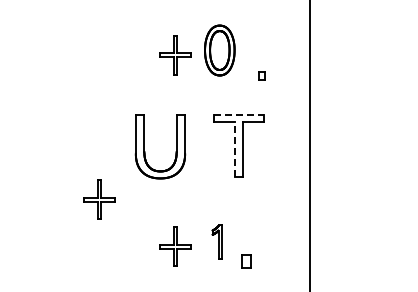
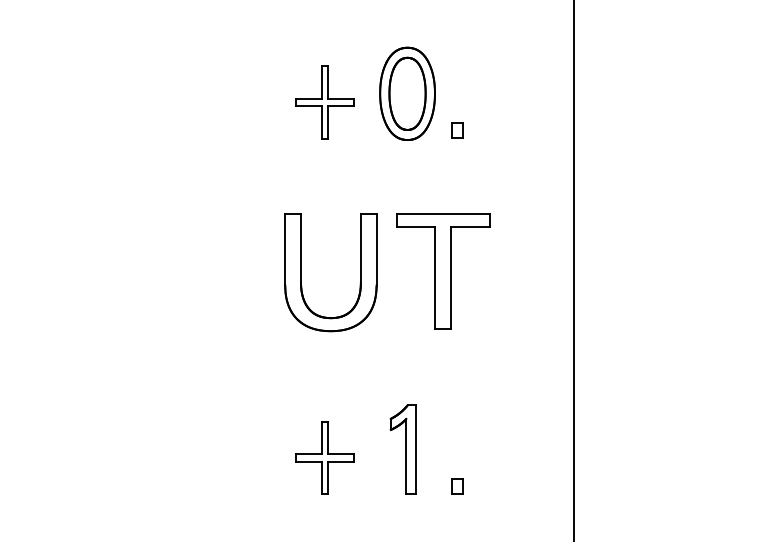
part: (261, 75) -> (457, 129), moved
line: (239, 115) -> (444, 214), dashed -> solid
line: (234, 149) -> (434, 277), dashed -> solid
part: (145, 151) -> (303, 281), moved
part: (99, 199) -> (184, 370), removed
part: (216, 241) -> (401, 448), size x1.43
part: (246, 261) -> (457, 485), size x0.62

